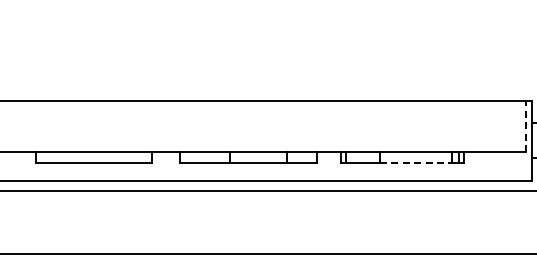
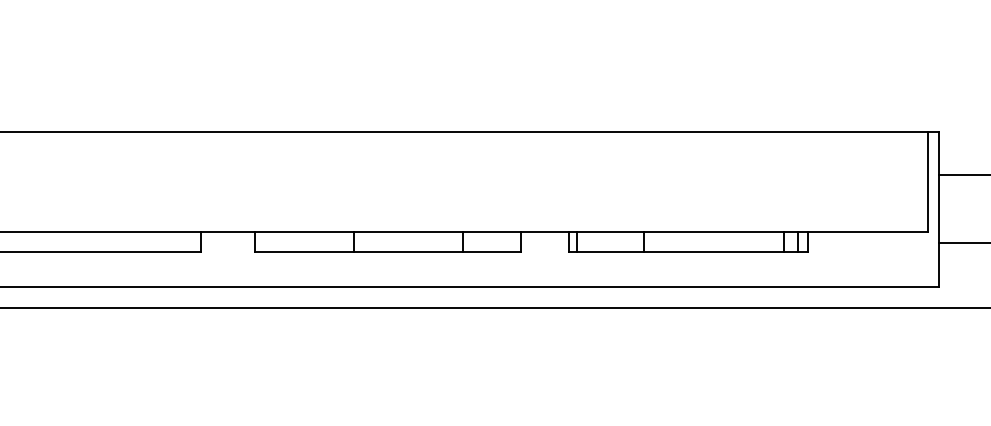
line: (525, 126) -> (926, 181), dashed -> solid
line: (416, 162) -> (715, 251), dashed -> solid

